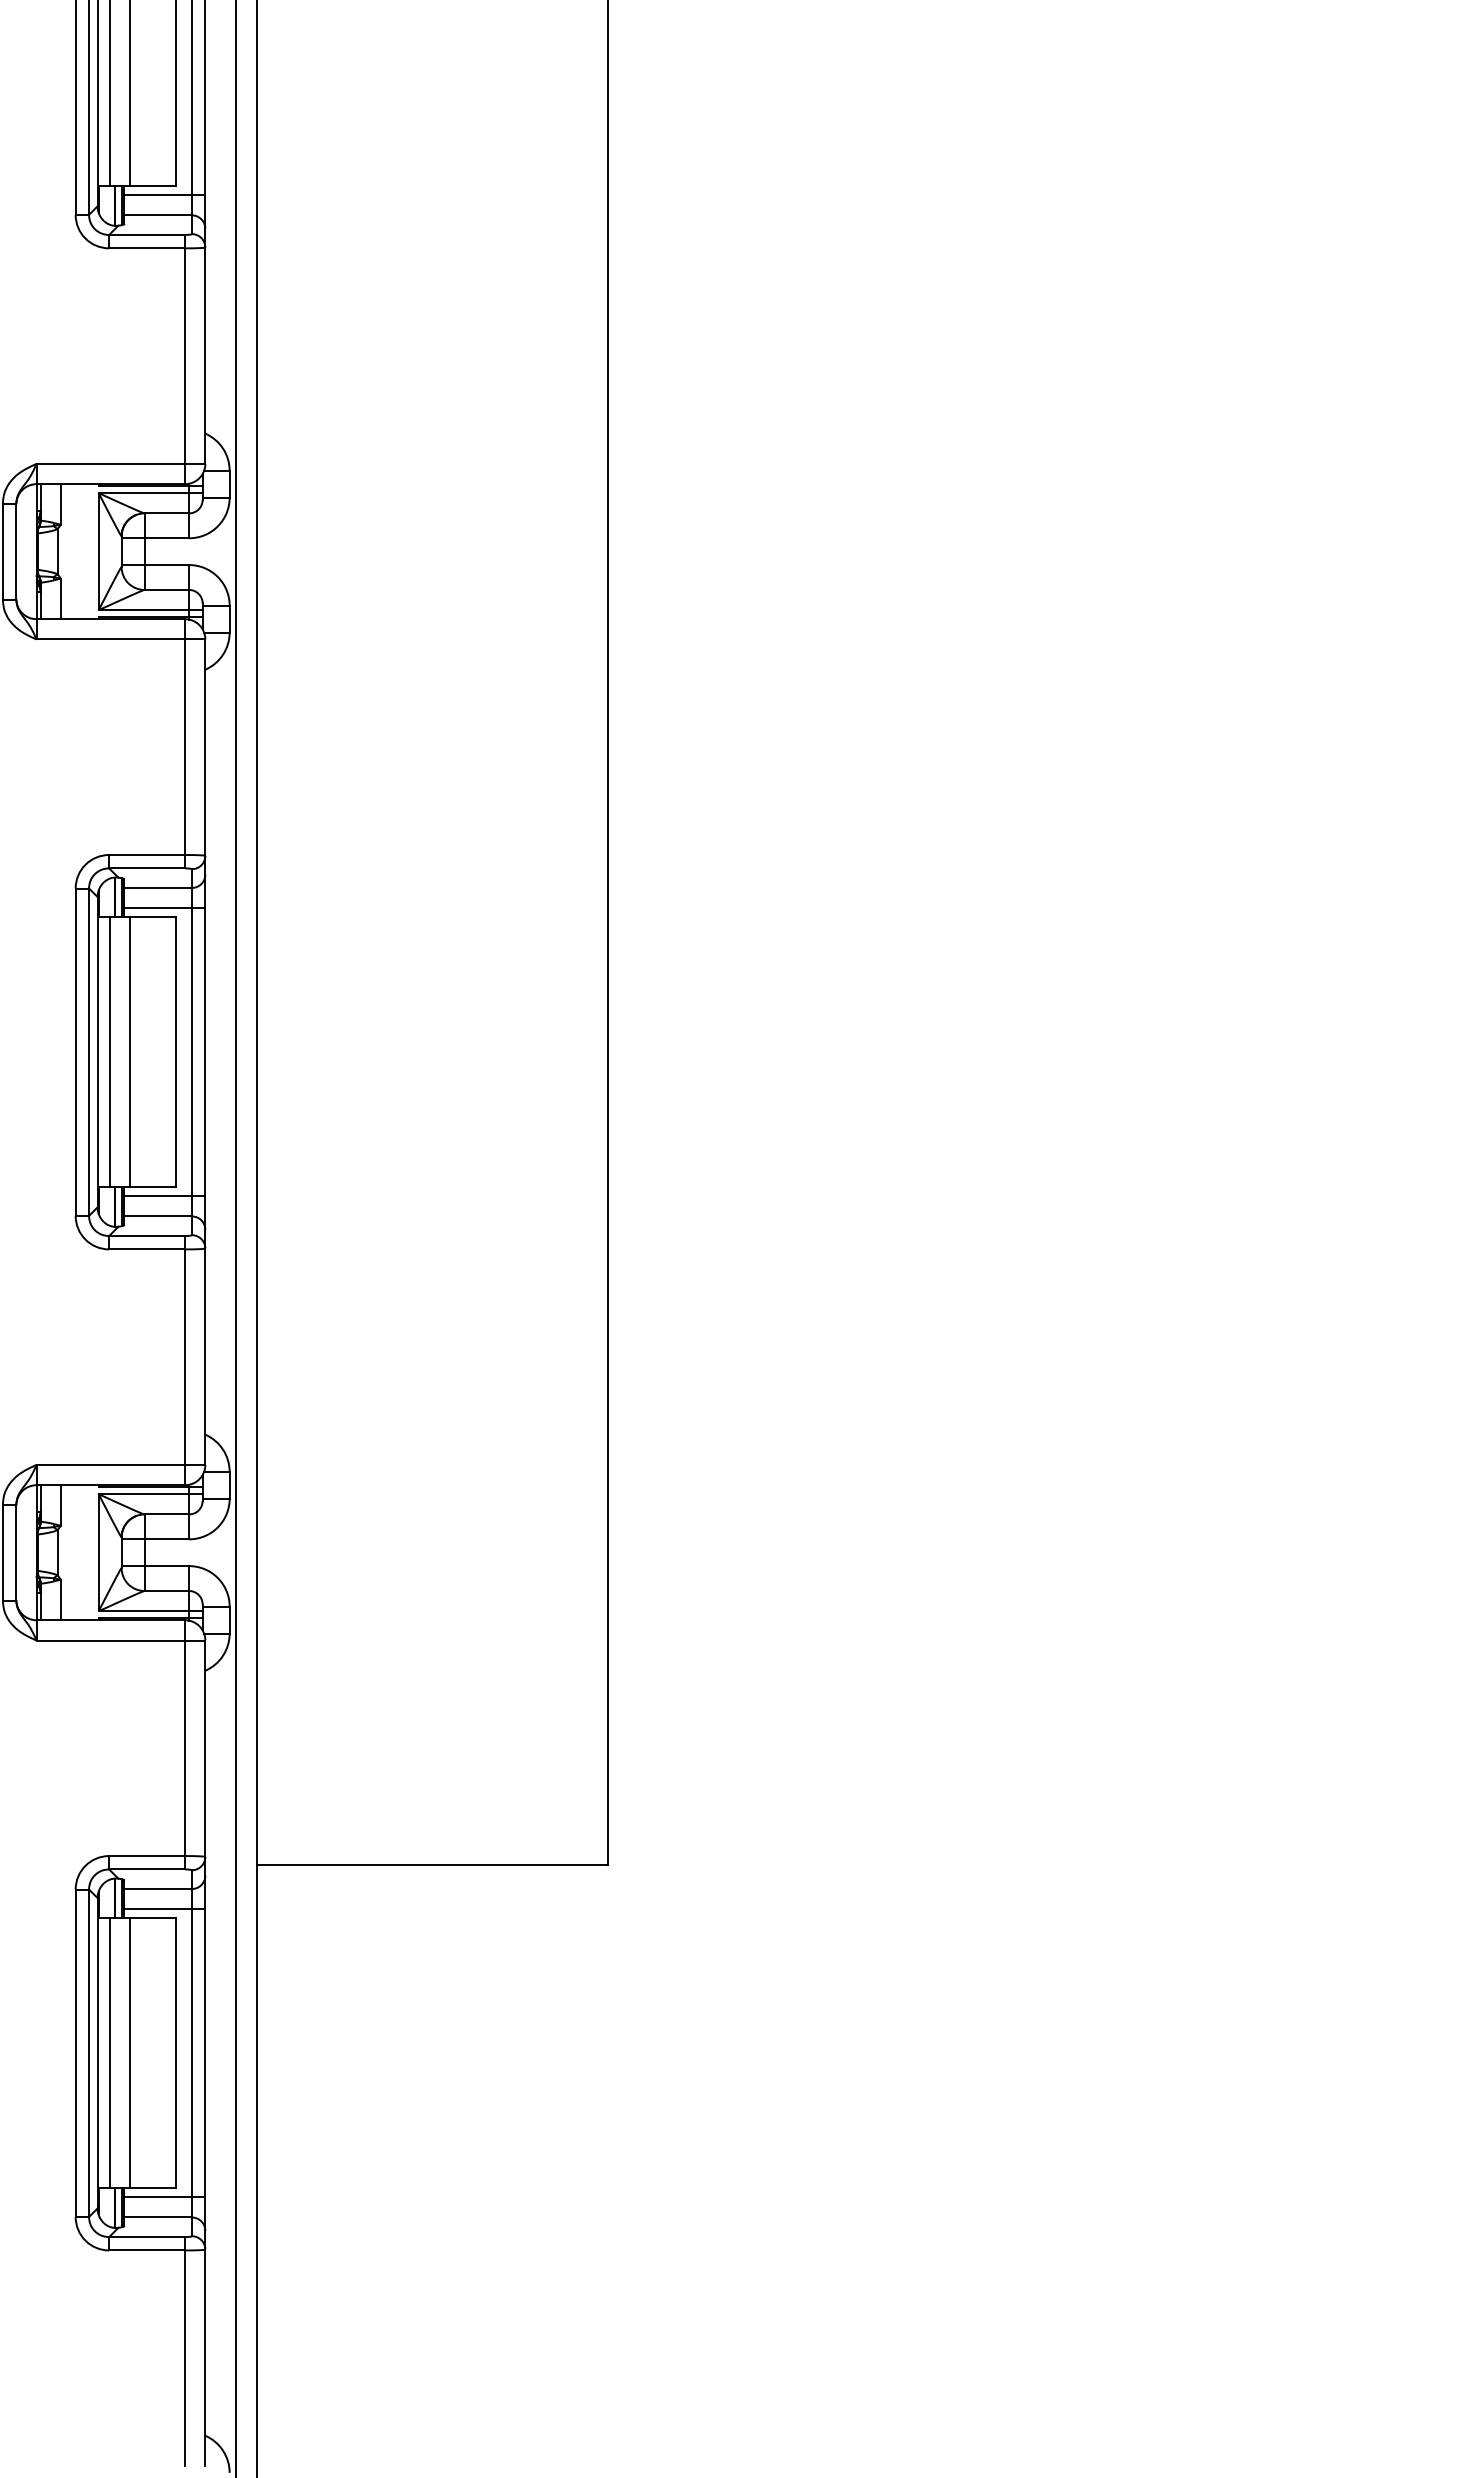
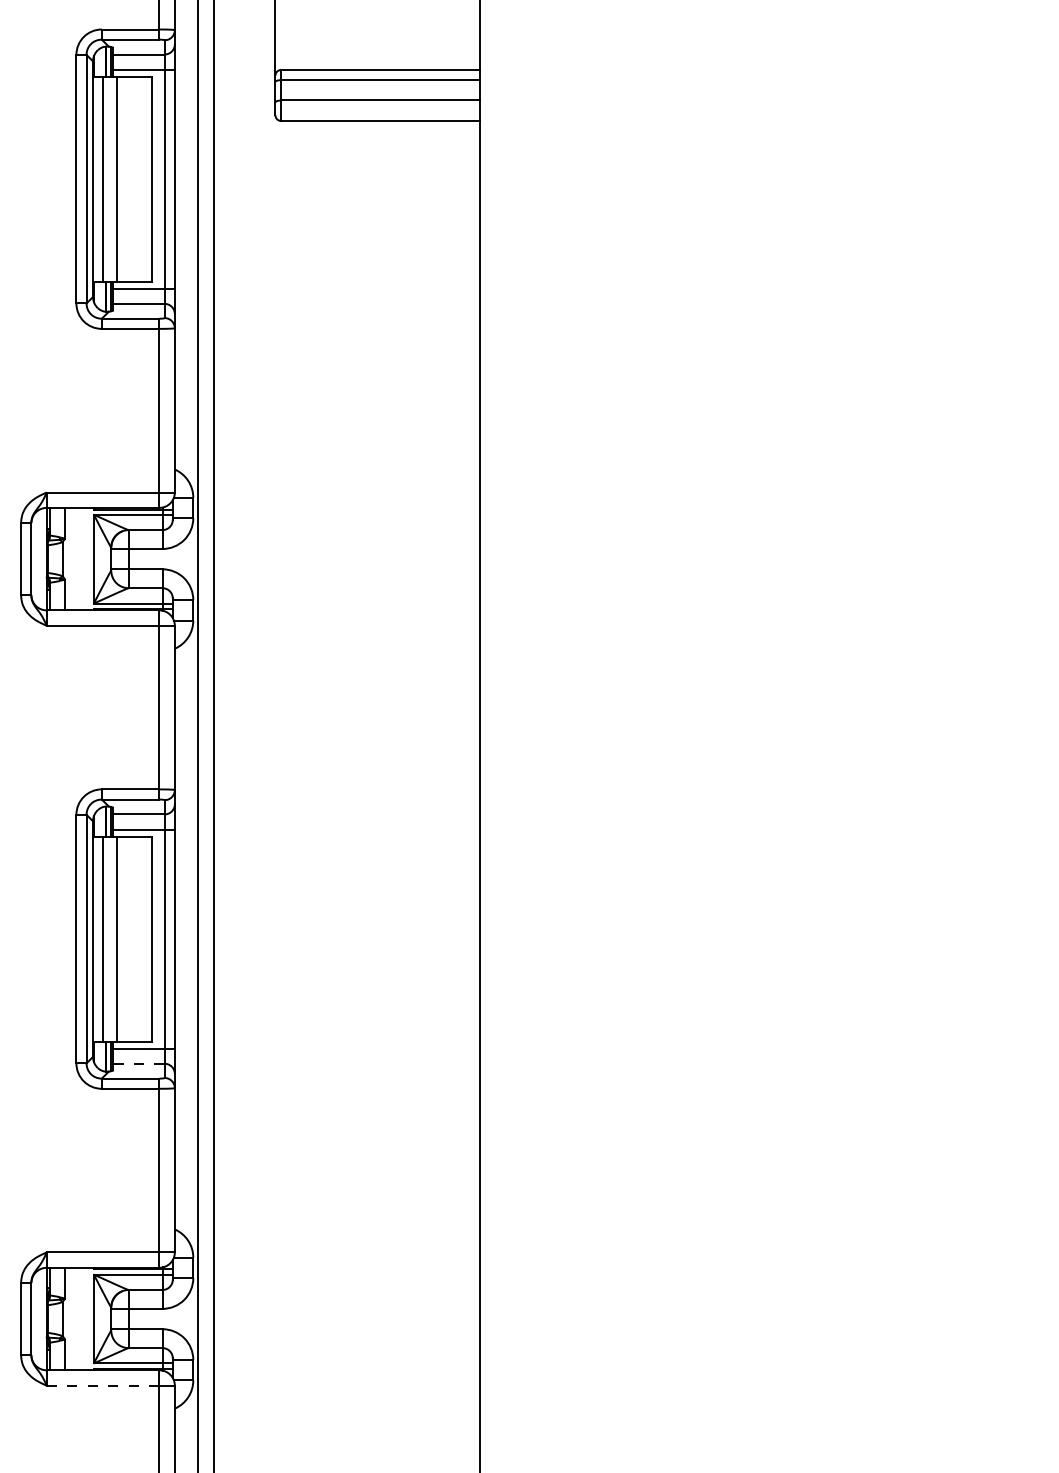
line: (158, 1216) -> (139, 1063), solid -> dashed
line: (110, 1640) -> (102, 1385), solid -> dashed

